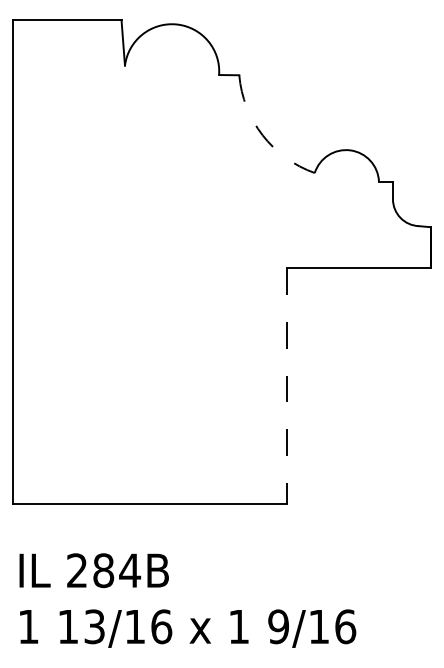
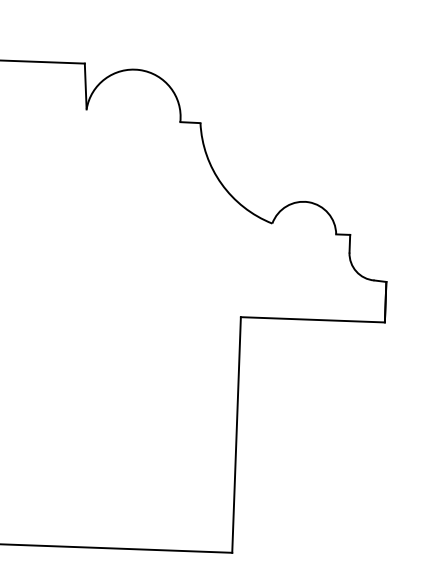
arc: (262, 135) -> (221, 184), dashed -> solid
line: (286, 385) -> (236, 434), dashed -> solid

